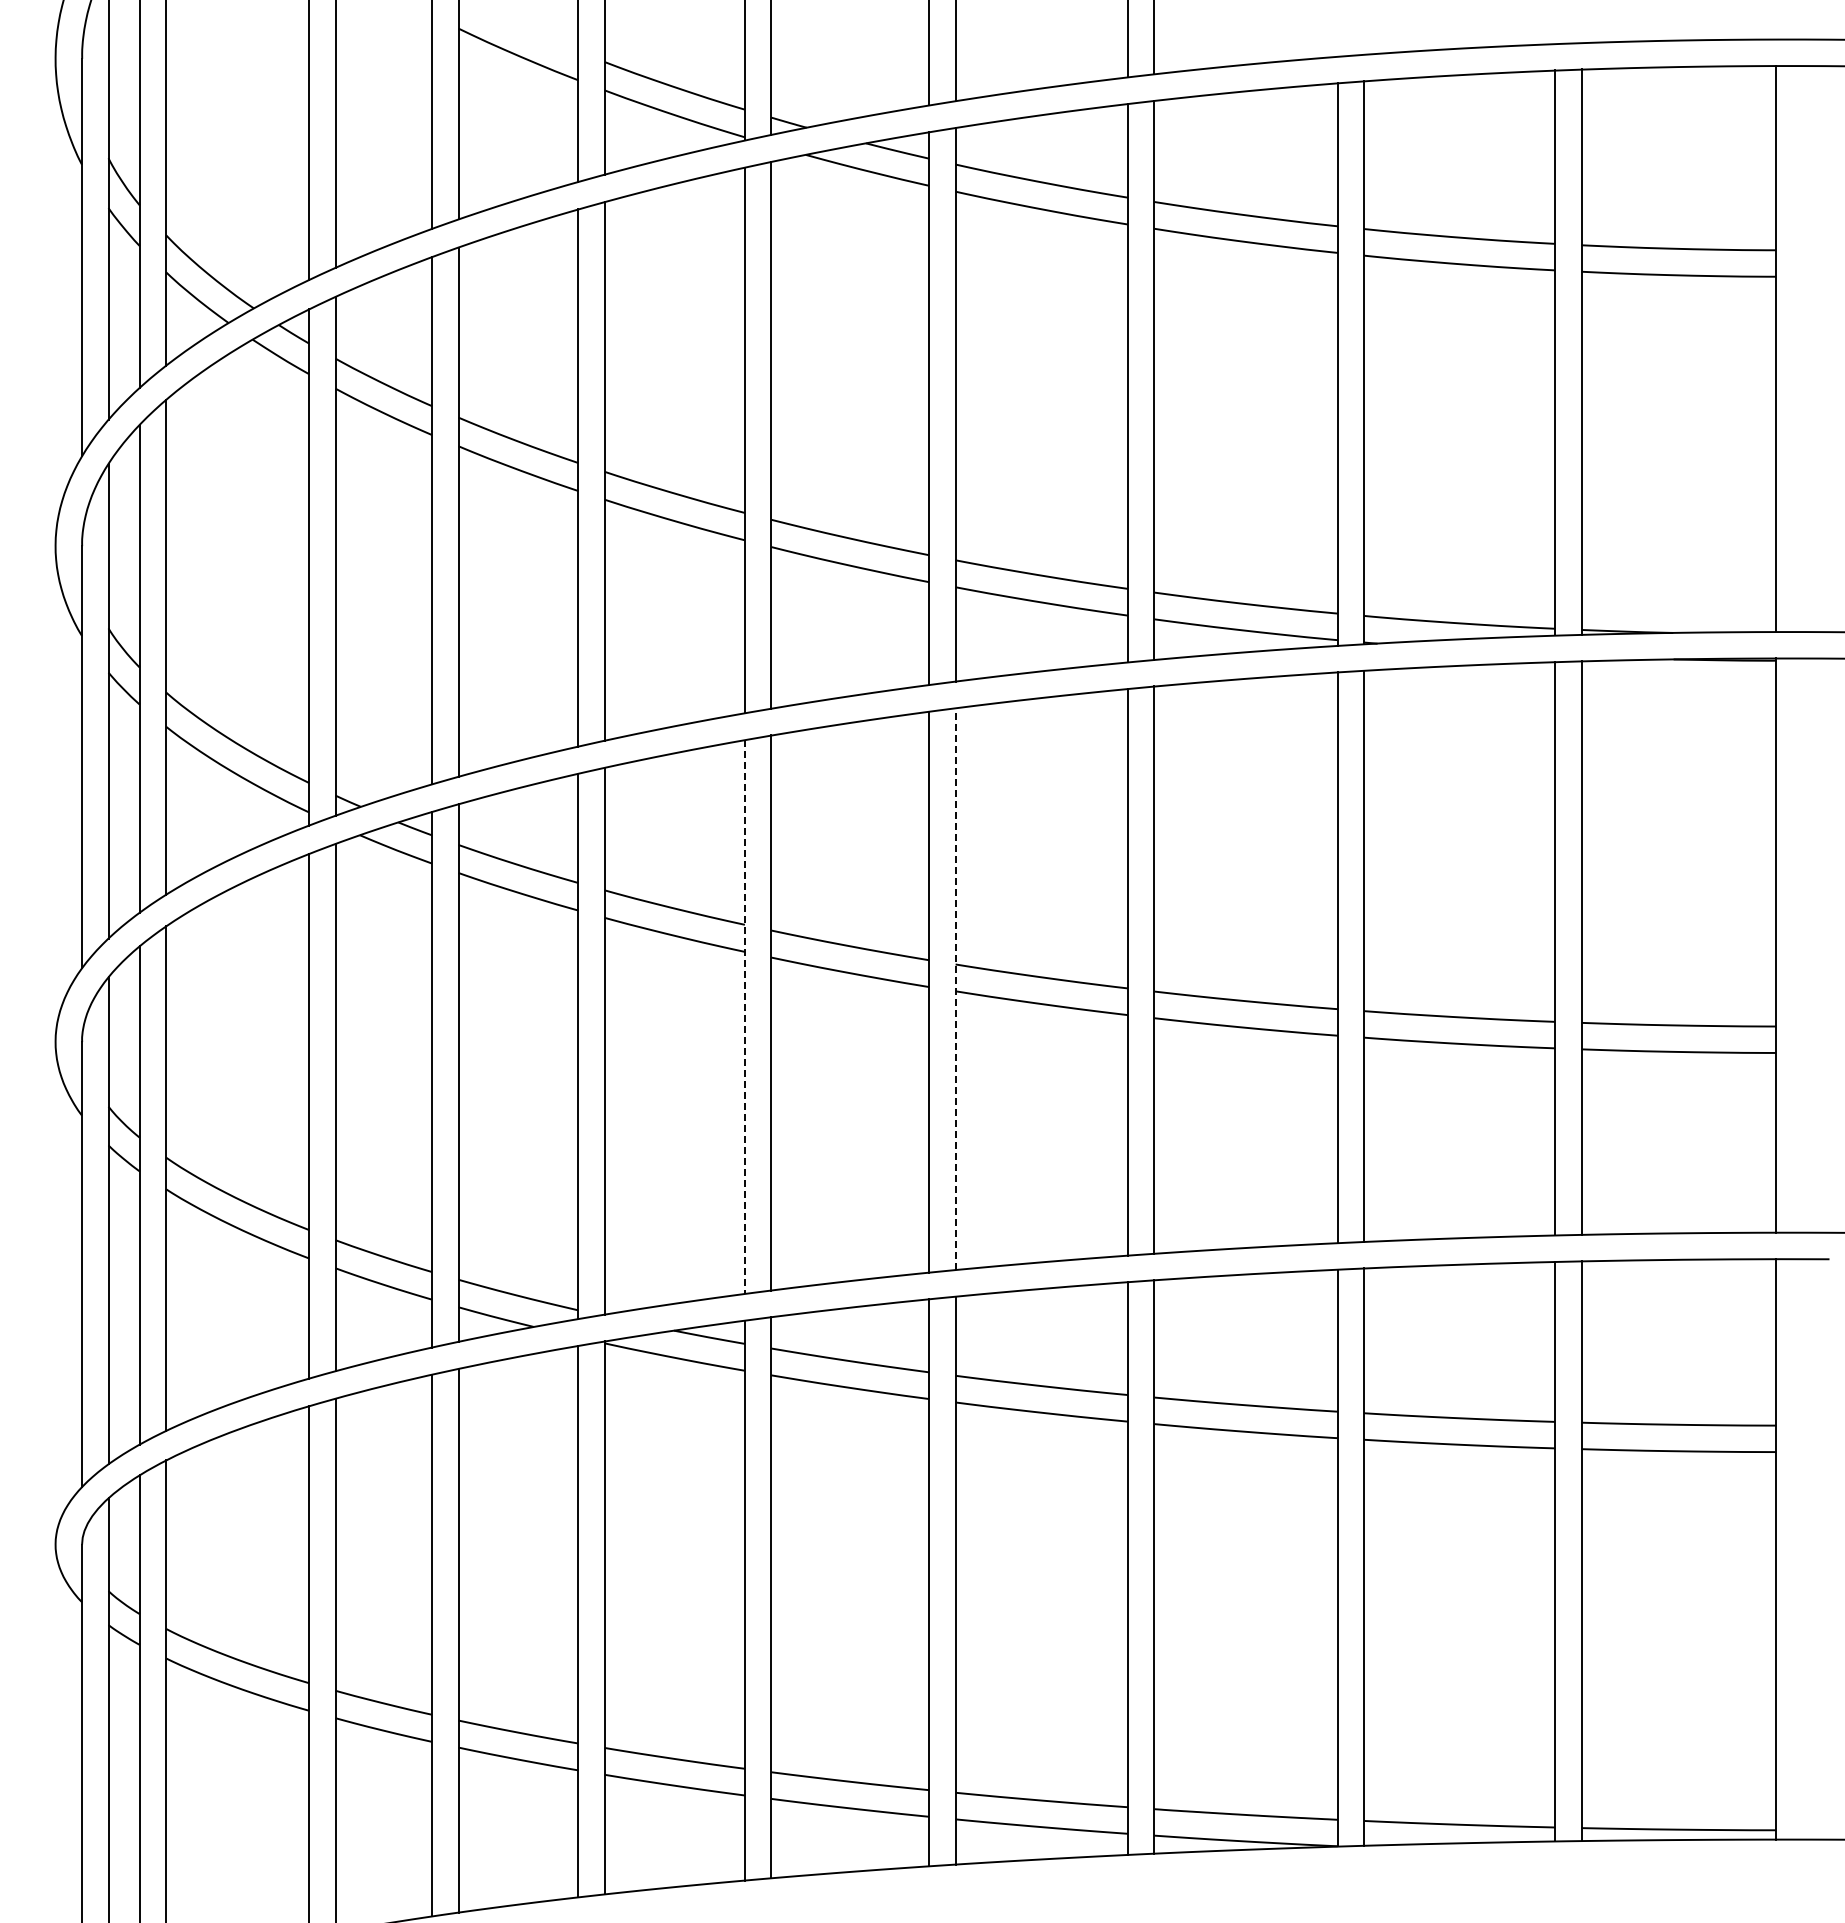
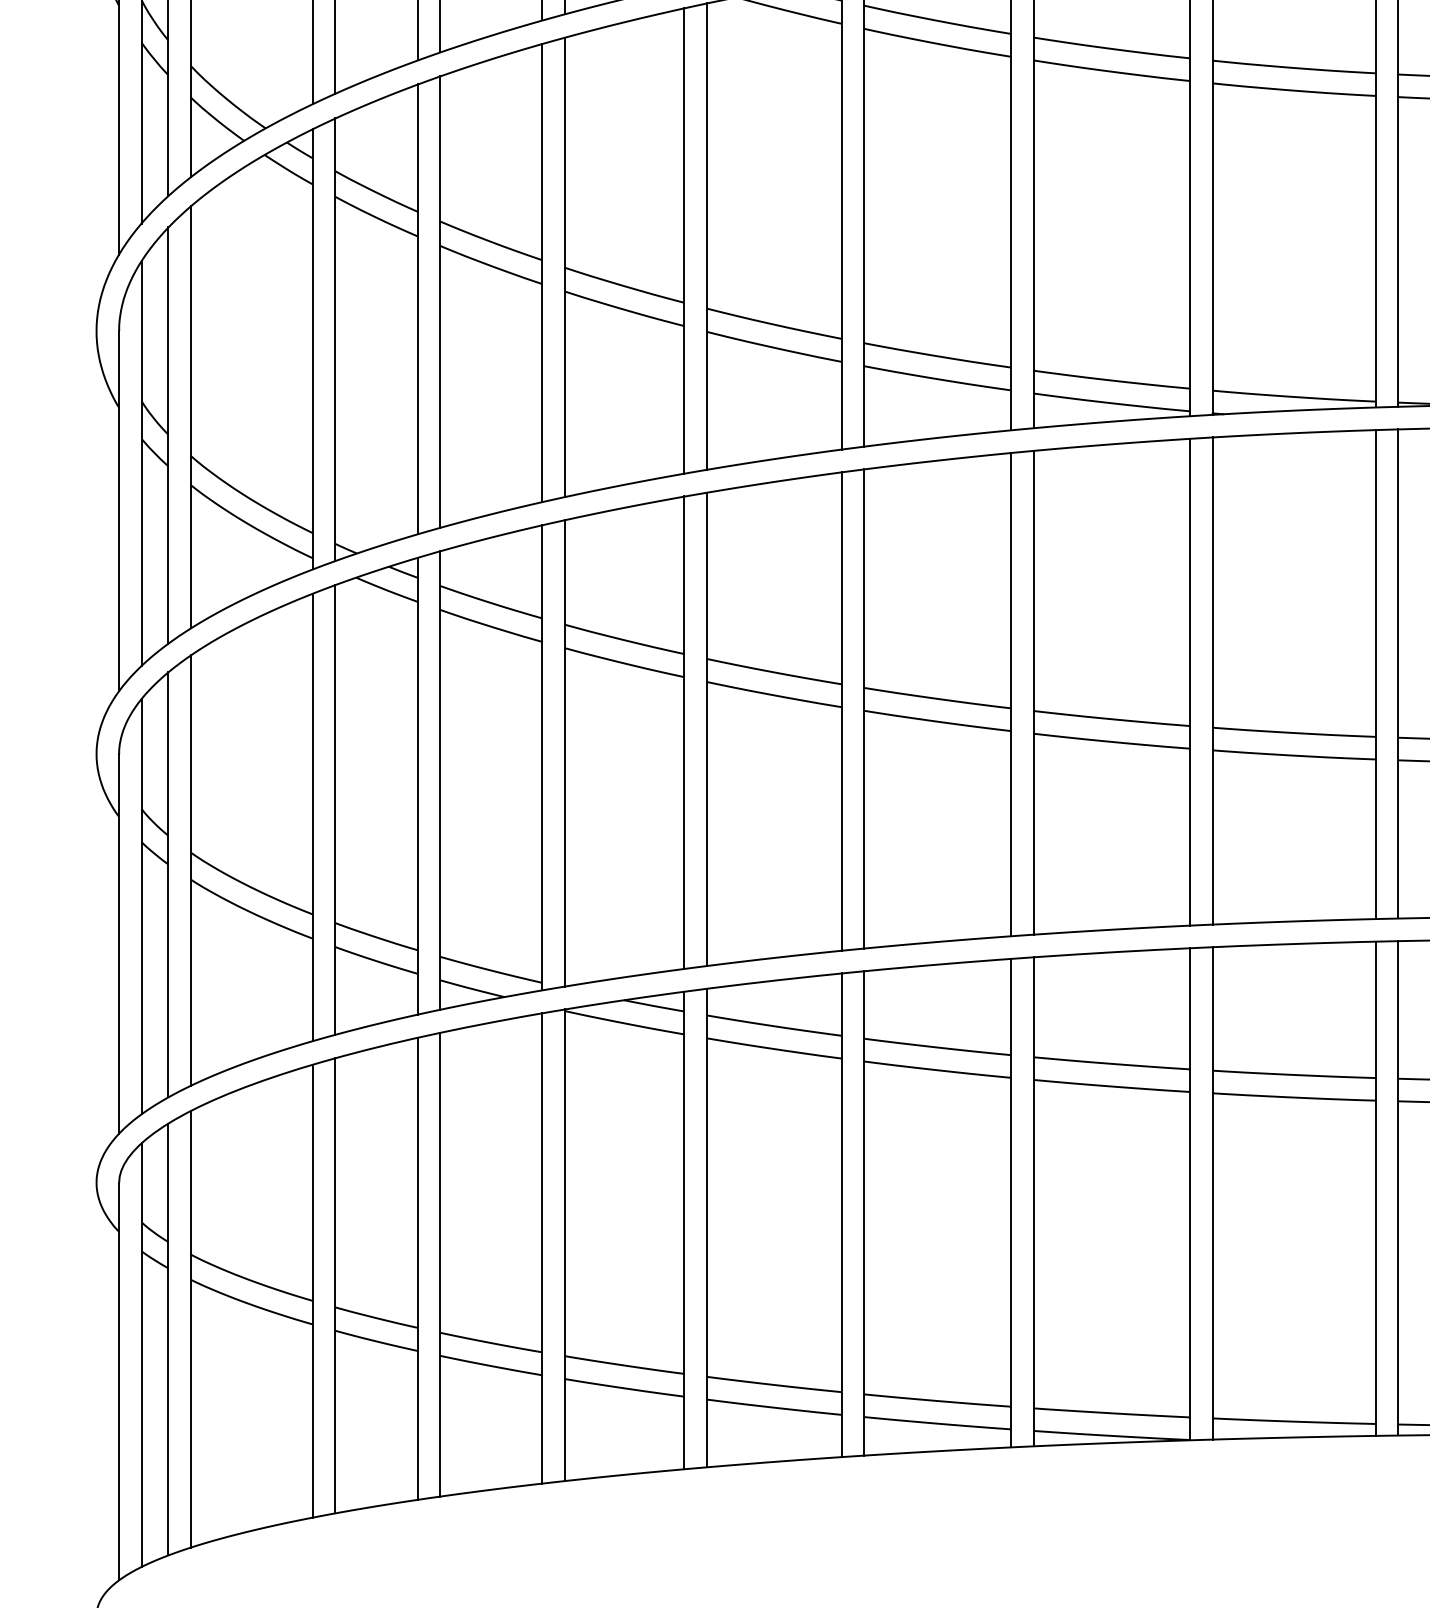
line: (955, 989) -> (864, 709), dashed -> solid
line: (744, 1016) -> (684, 732), dashed -> solid

